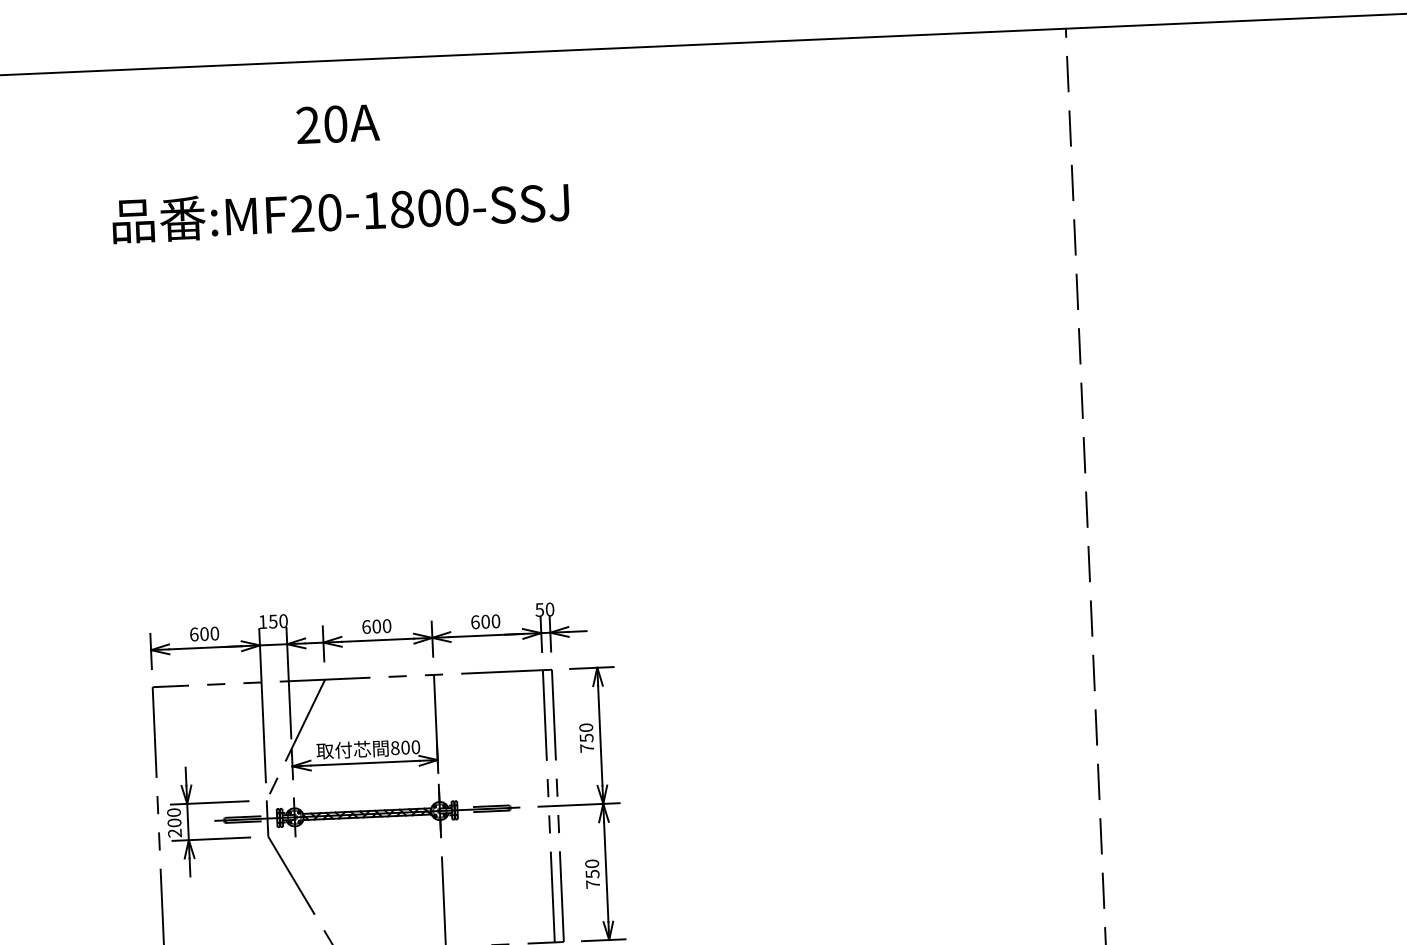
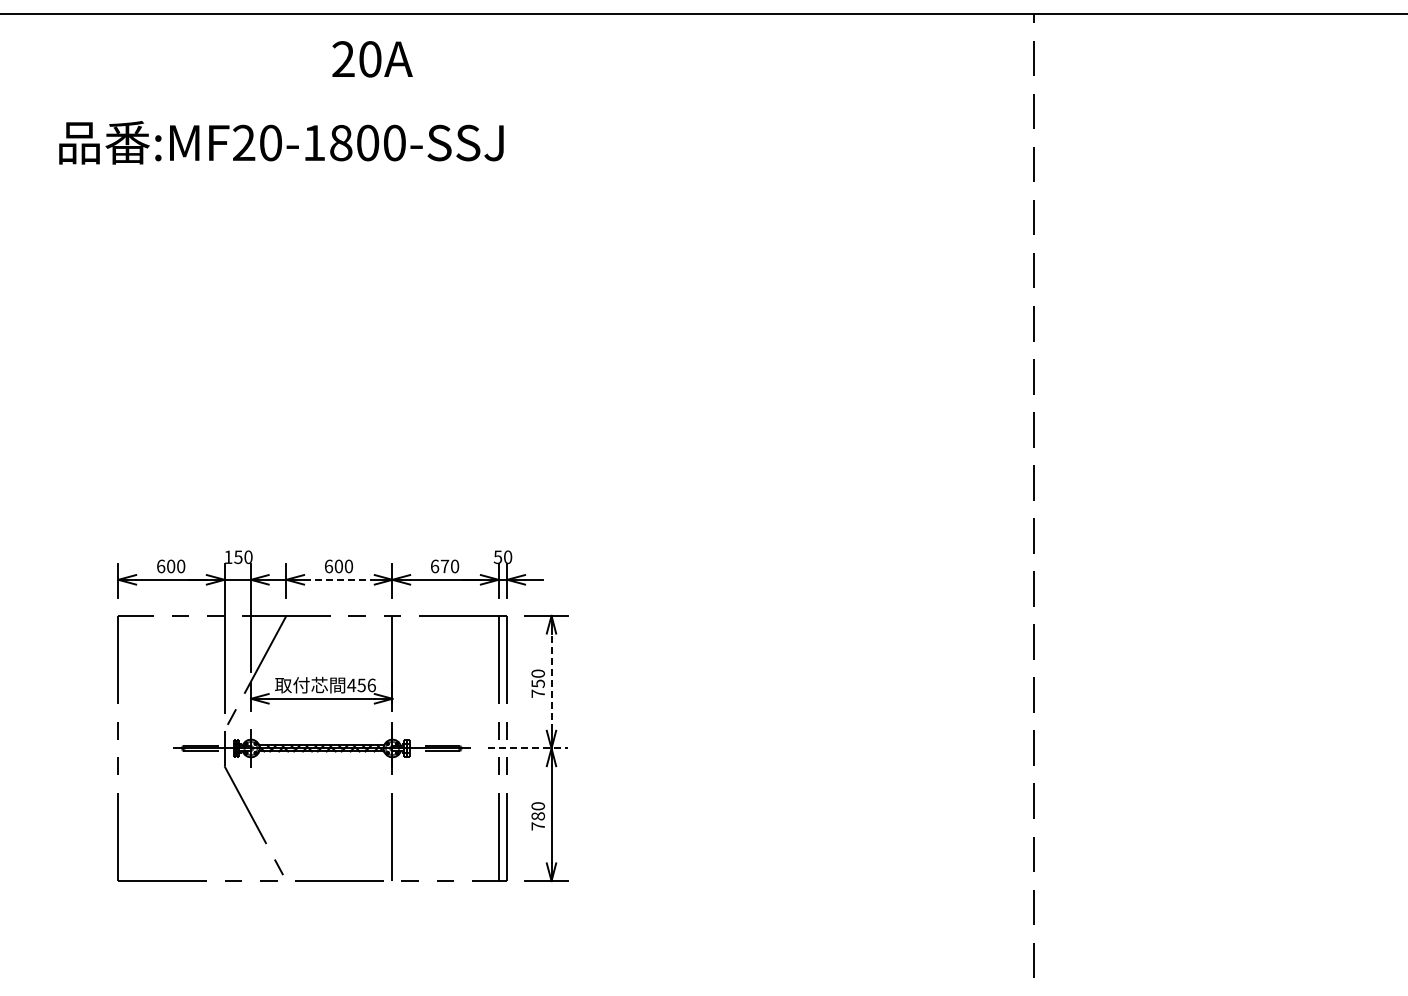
text: (337, 124) -> (372, 59), moved
text: (340, 211) -> (281, 142), moved
text: (485, 621) -> (444, 566), 600 -> 670
line: (377, 639) -> (339, 579), solid -> dashed
line: (600, 736) -> (551, 682), solid -> dashed
text: (405, 747) -> (361, 685), 800 -> 456
part: (208, 803) -> (167, 731), removed
line: (578, 805) -> (527, 748), solid -> dashed
text: (591, 874) -> (537, 816), 750 -> 780

